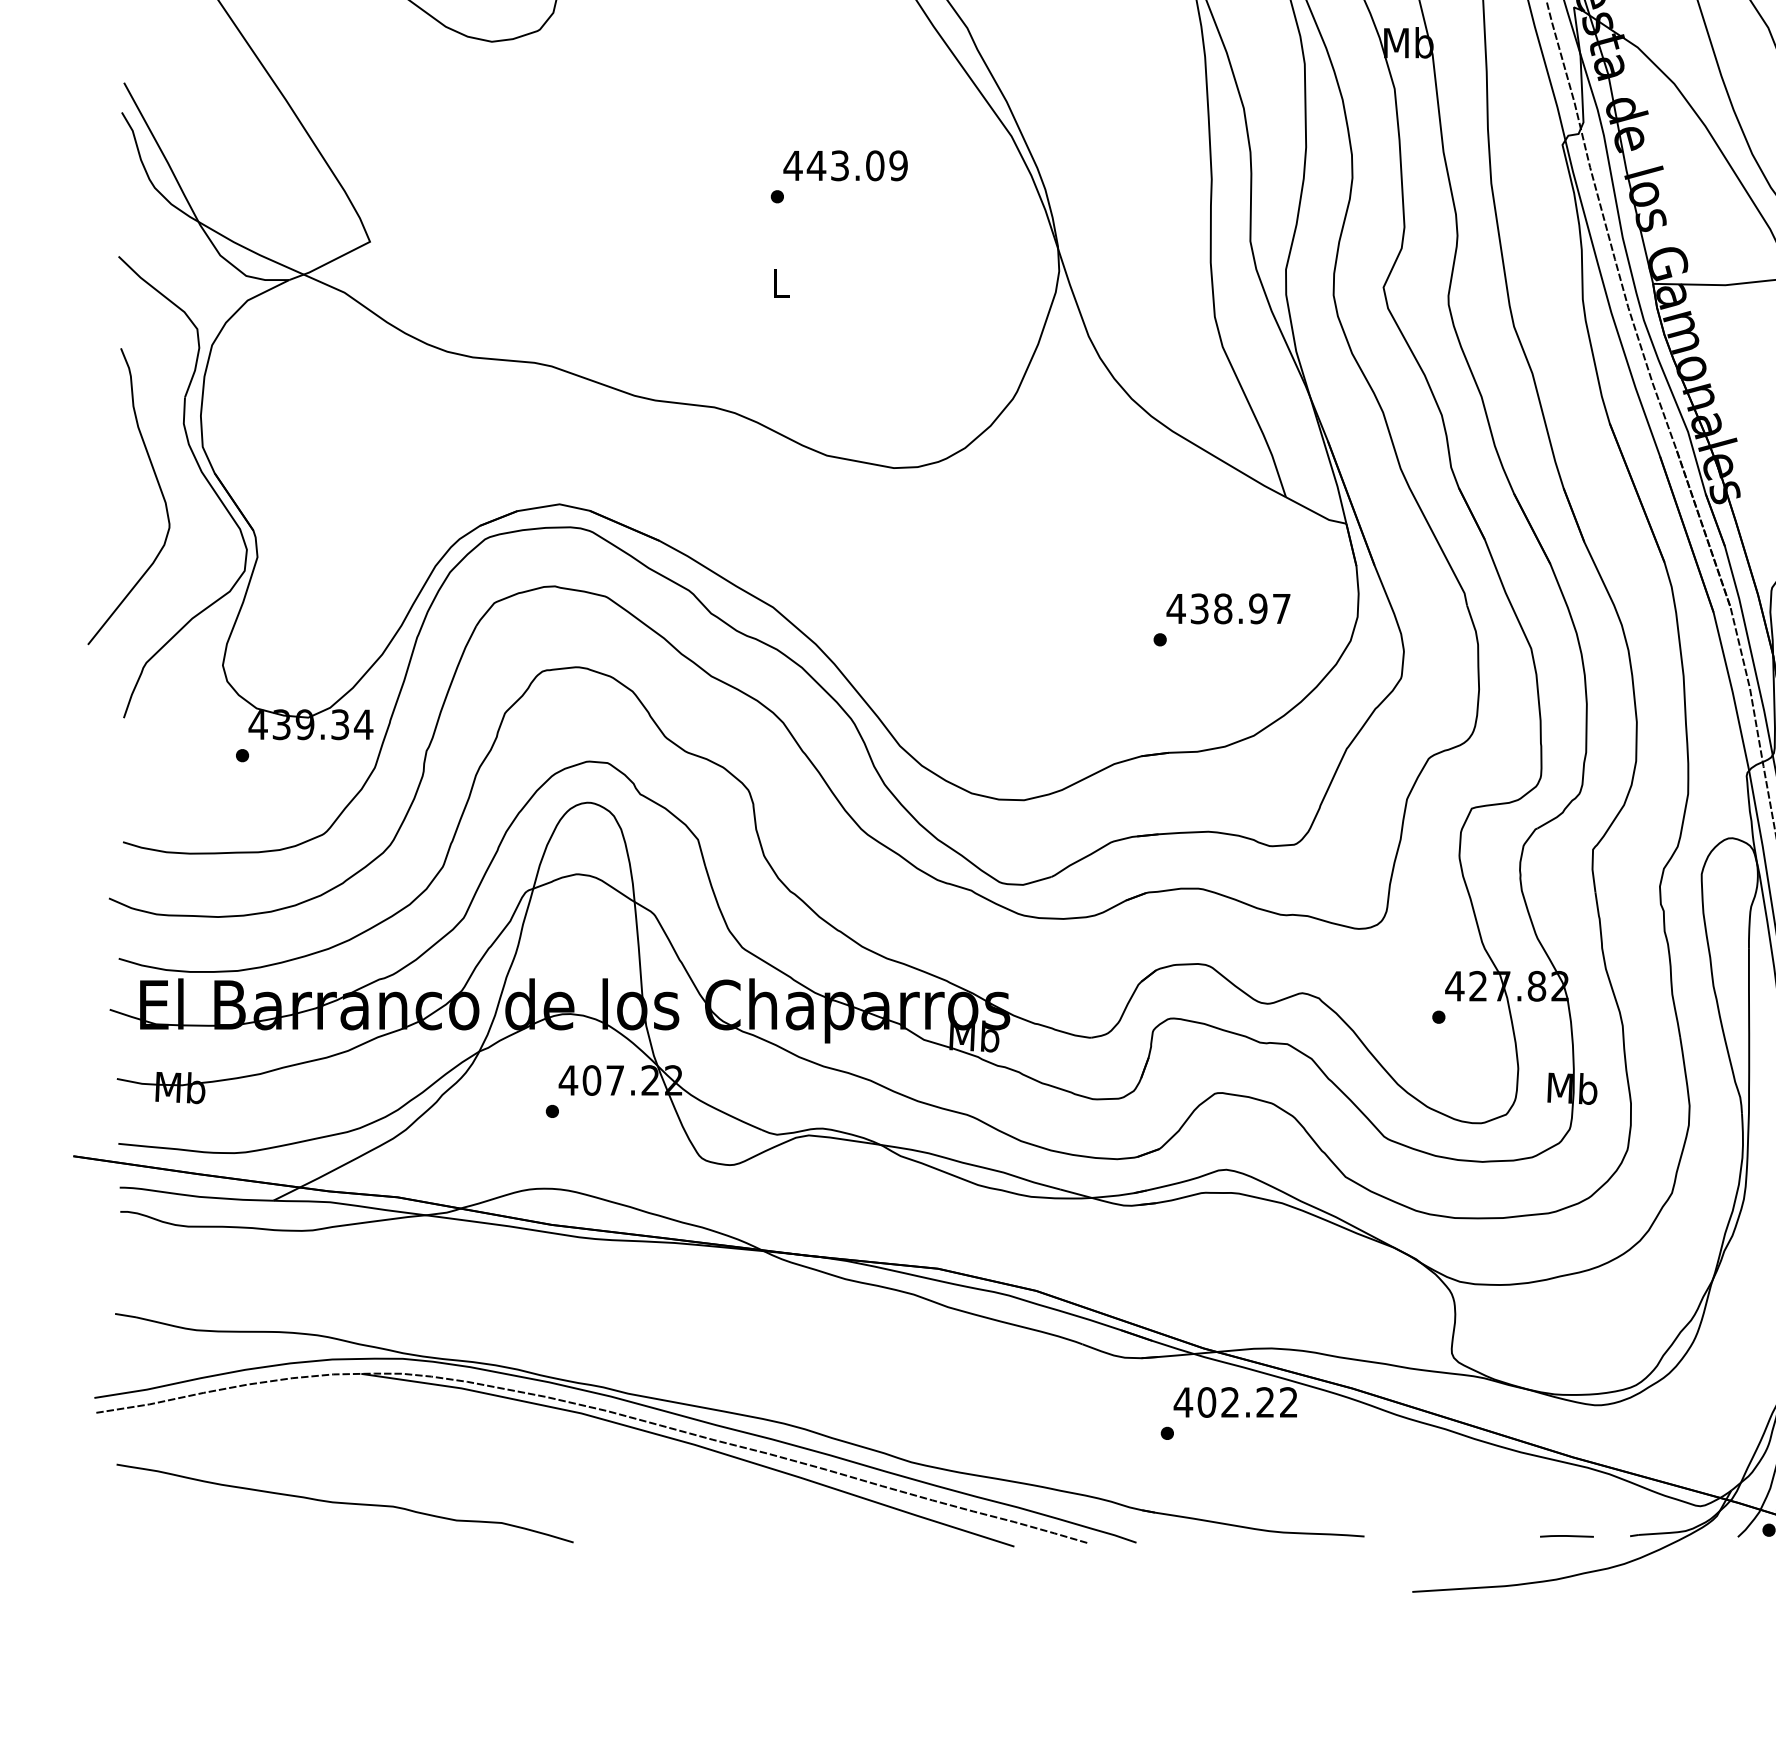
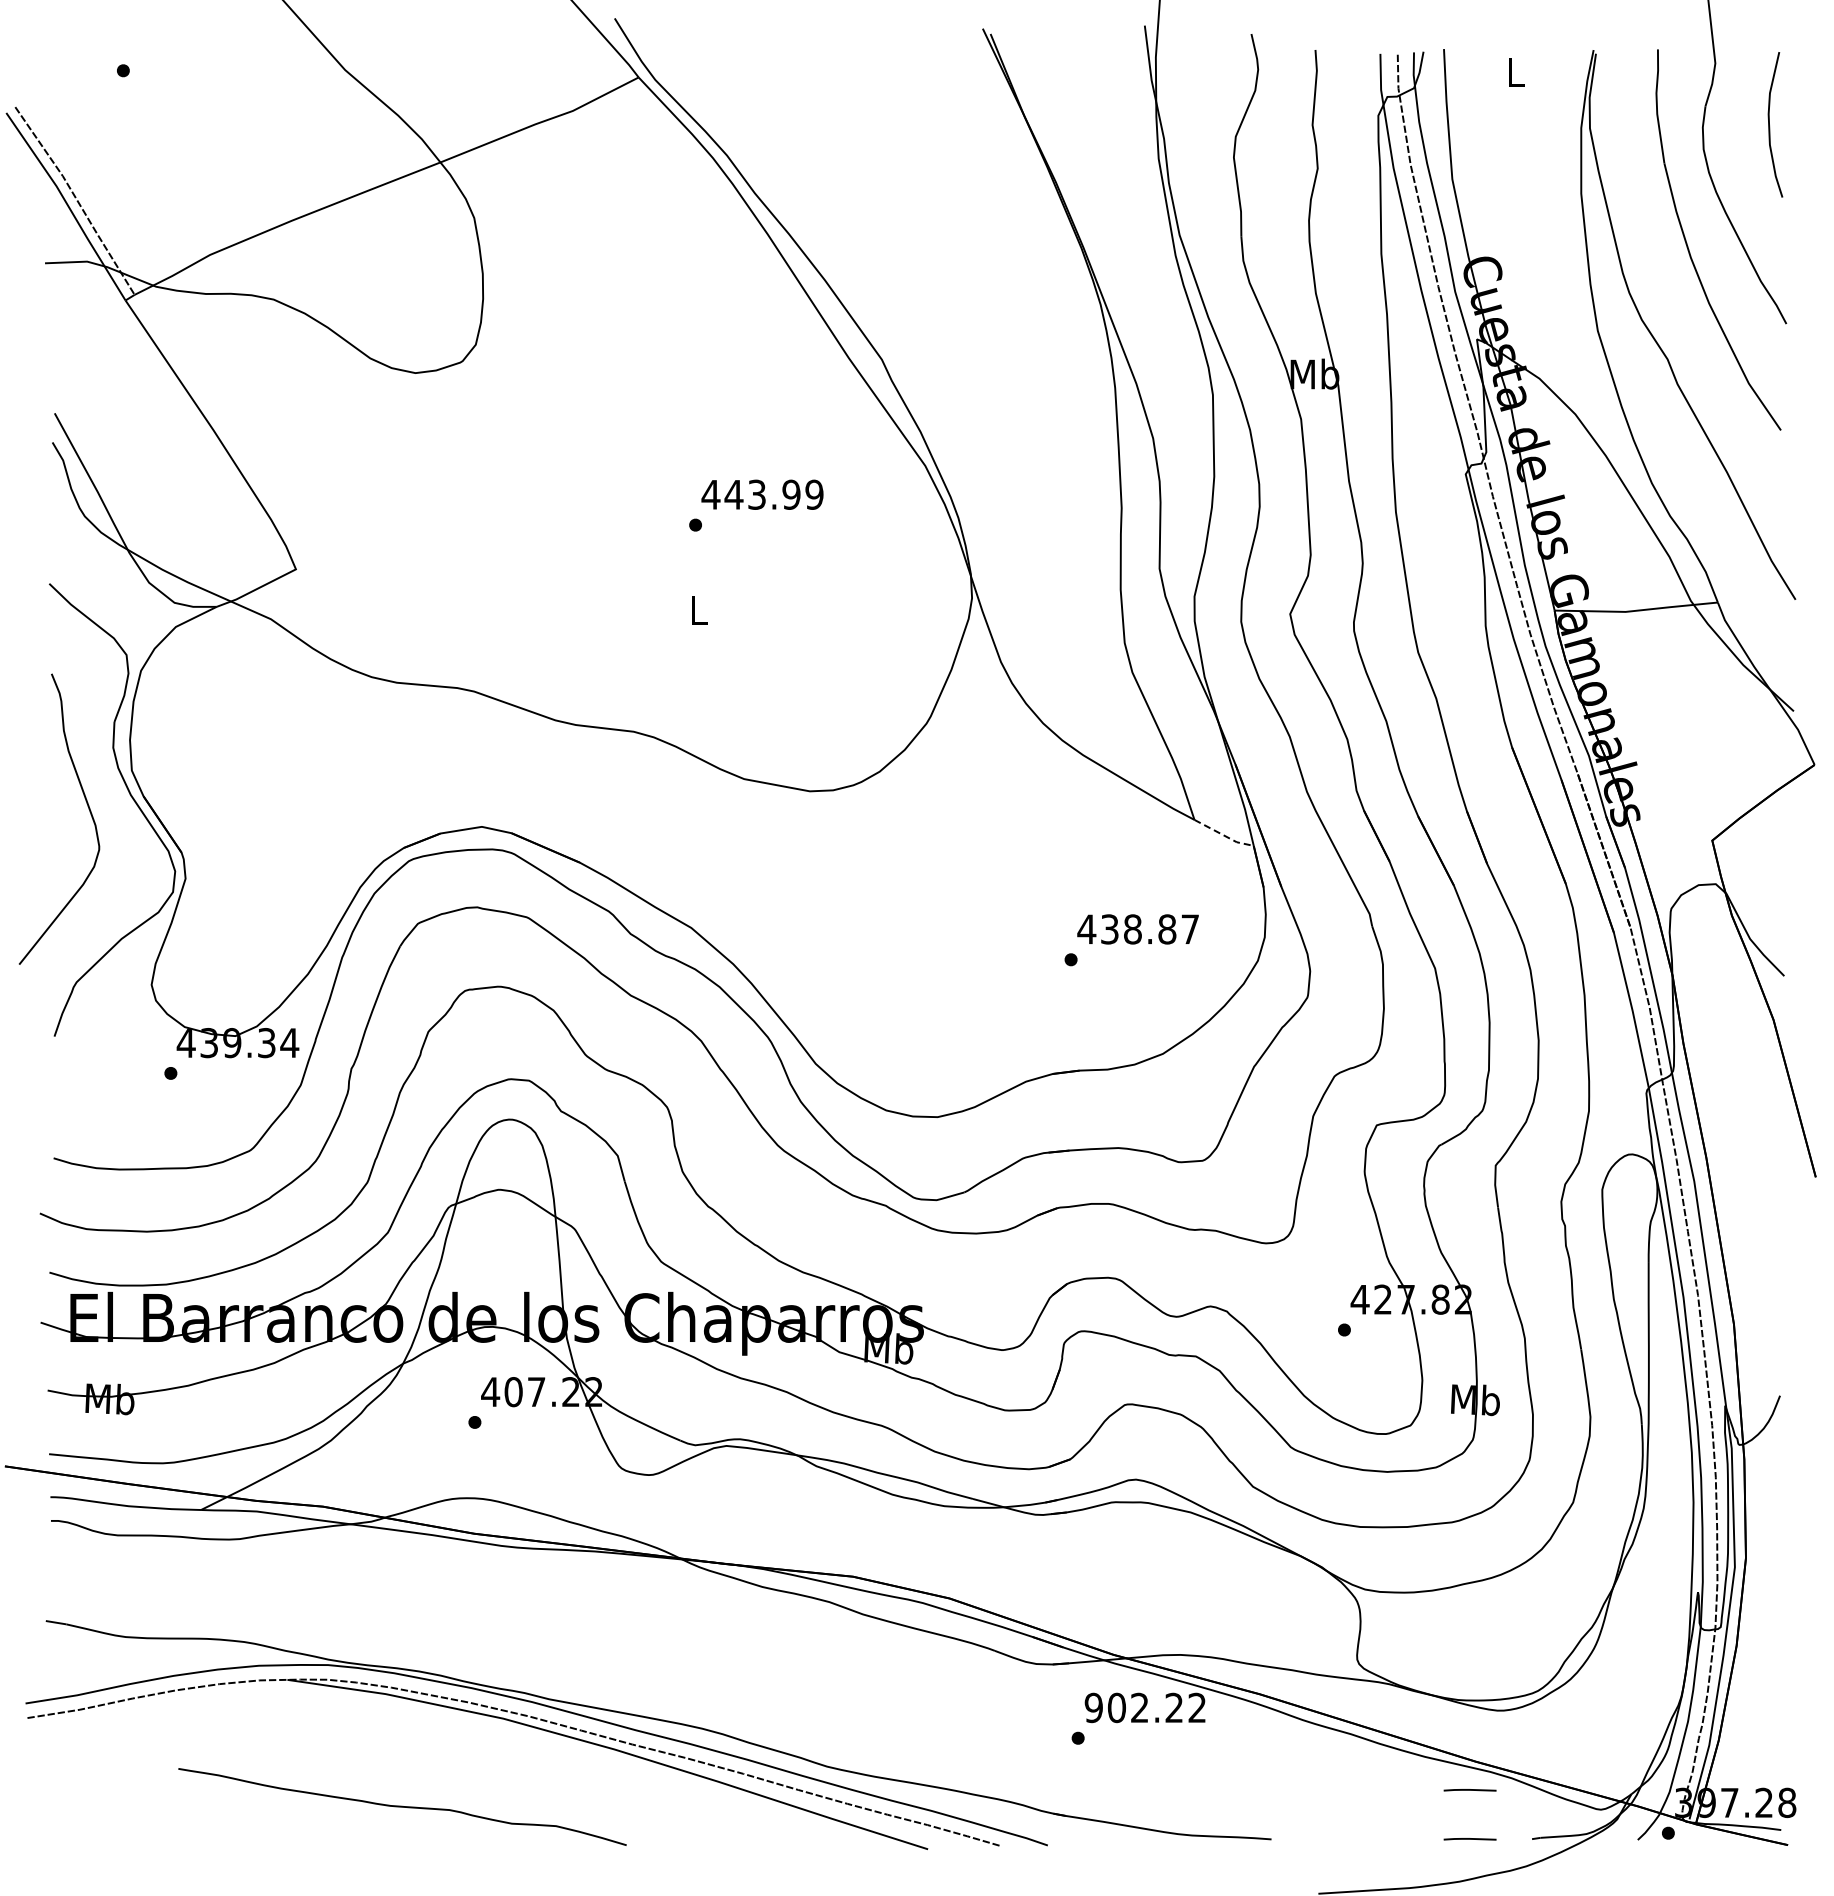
text: (875, 165) -> (791, 494), 443.09 -> 443.99
line: (1316, 513) -> (1224, 835), solid -> dashed
text: (1258, 608) -> (1167, 929), 438.97 -> 438.87
text: (1183, 1402) -> (1093, 1707), 402.22 -> 902.22
line: (1566, 1486) -> (1469, 1790), added
curve: (345, 1502) -> (402, 1806), moved

